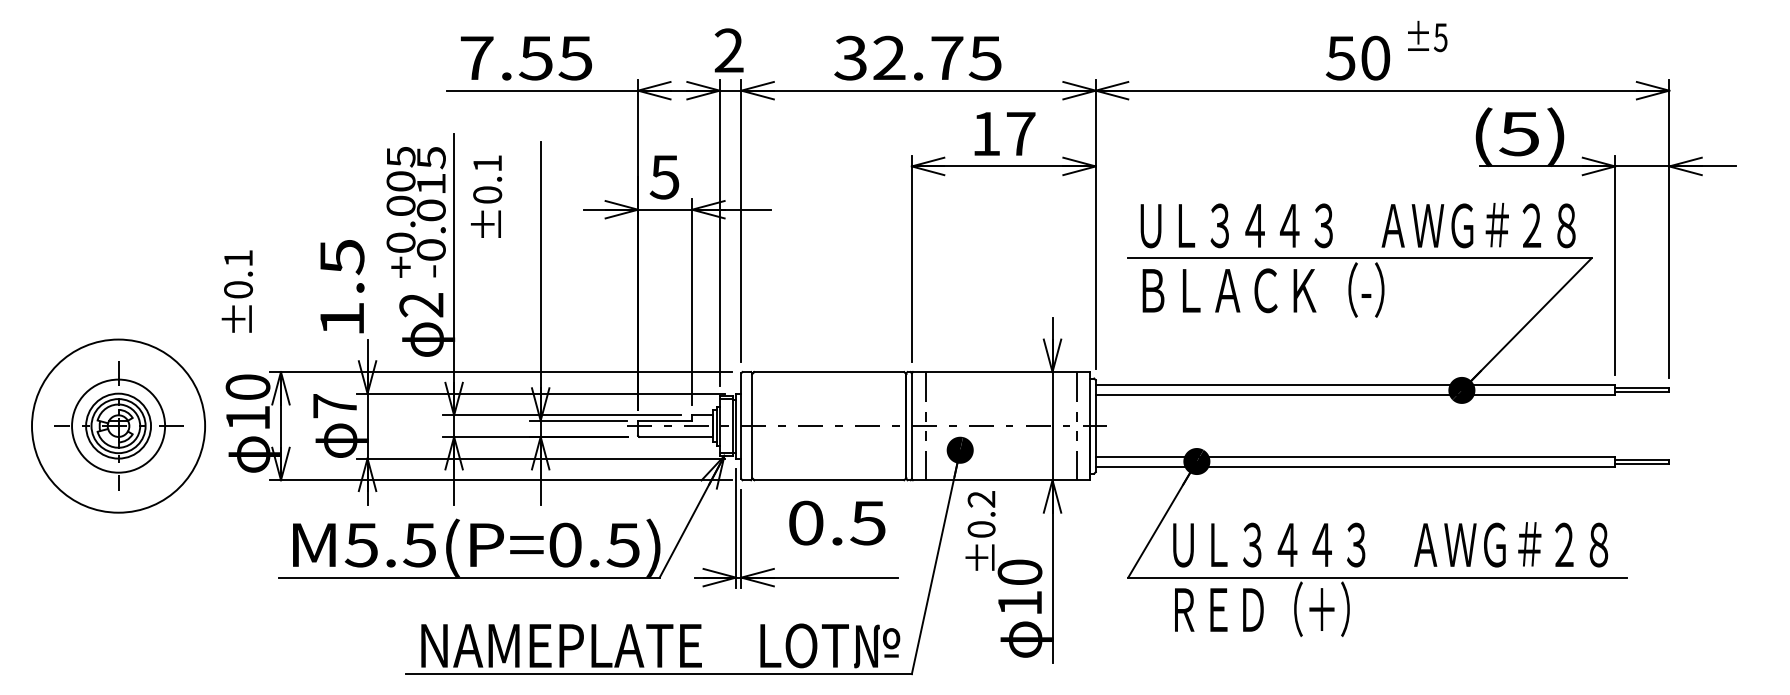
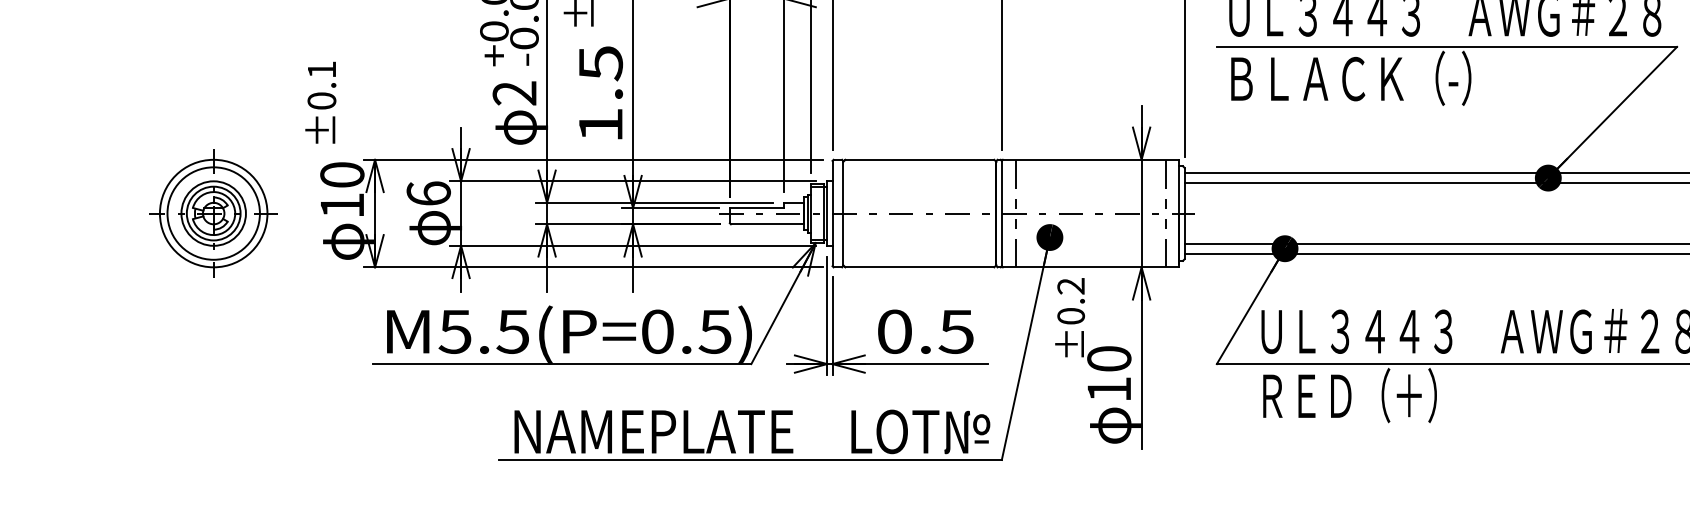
text: (342, 286) -> (601, 92), moved
text: (236, 291) -> (319, 102), moved
text: (334, 405) -> (428, 193), 7 -> 6
circle: (118, 426) -> (213, 213), size x0.62
text: (837, 522) -> (925, 331), moved

